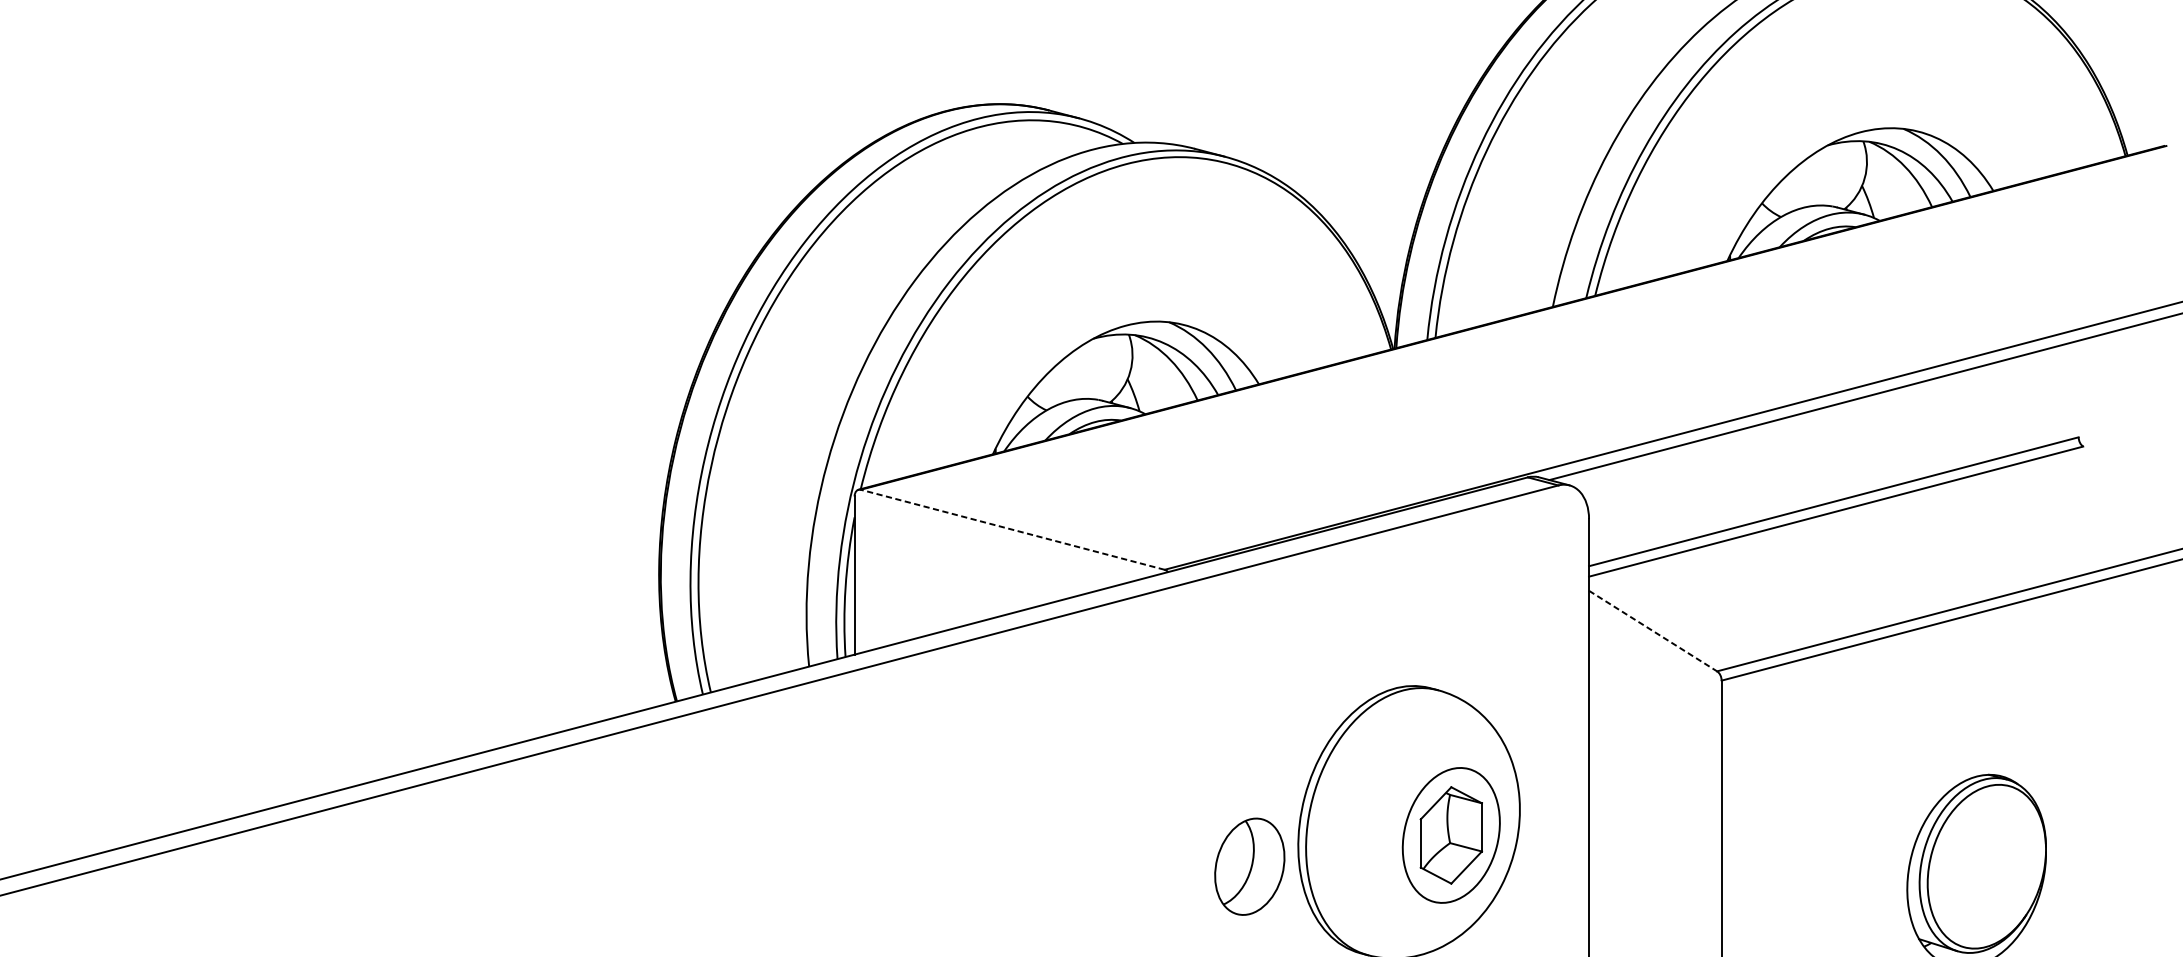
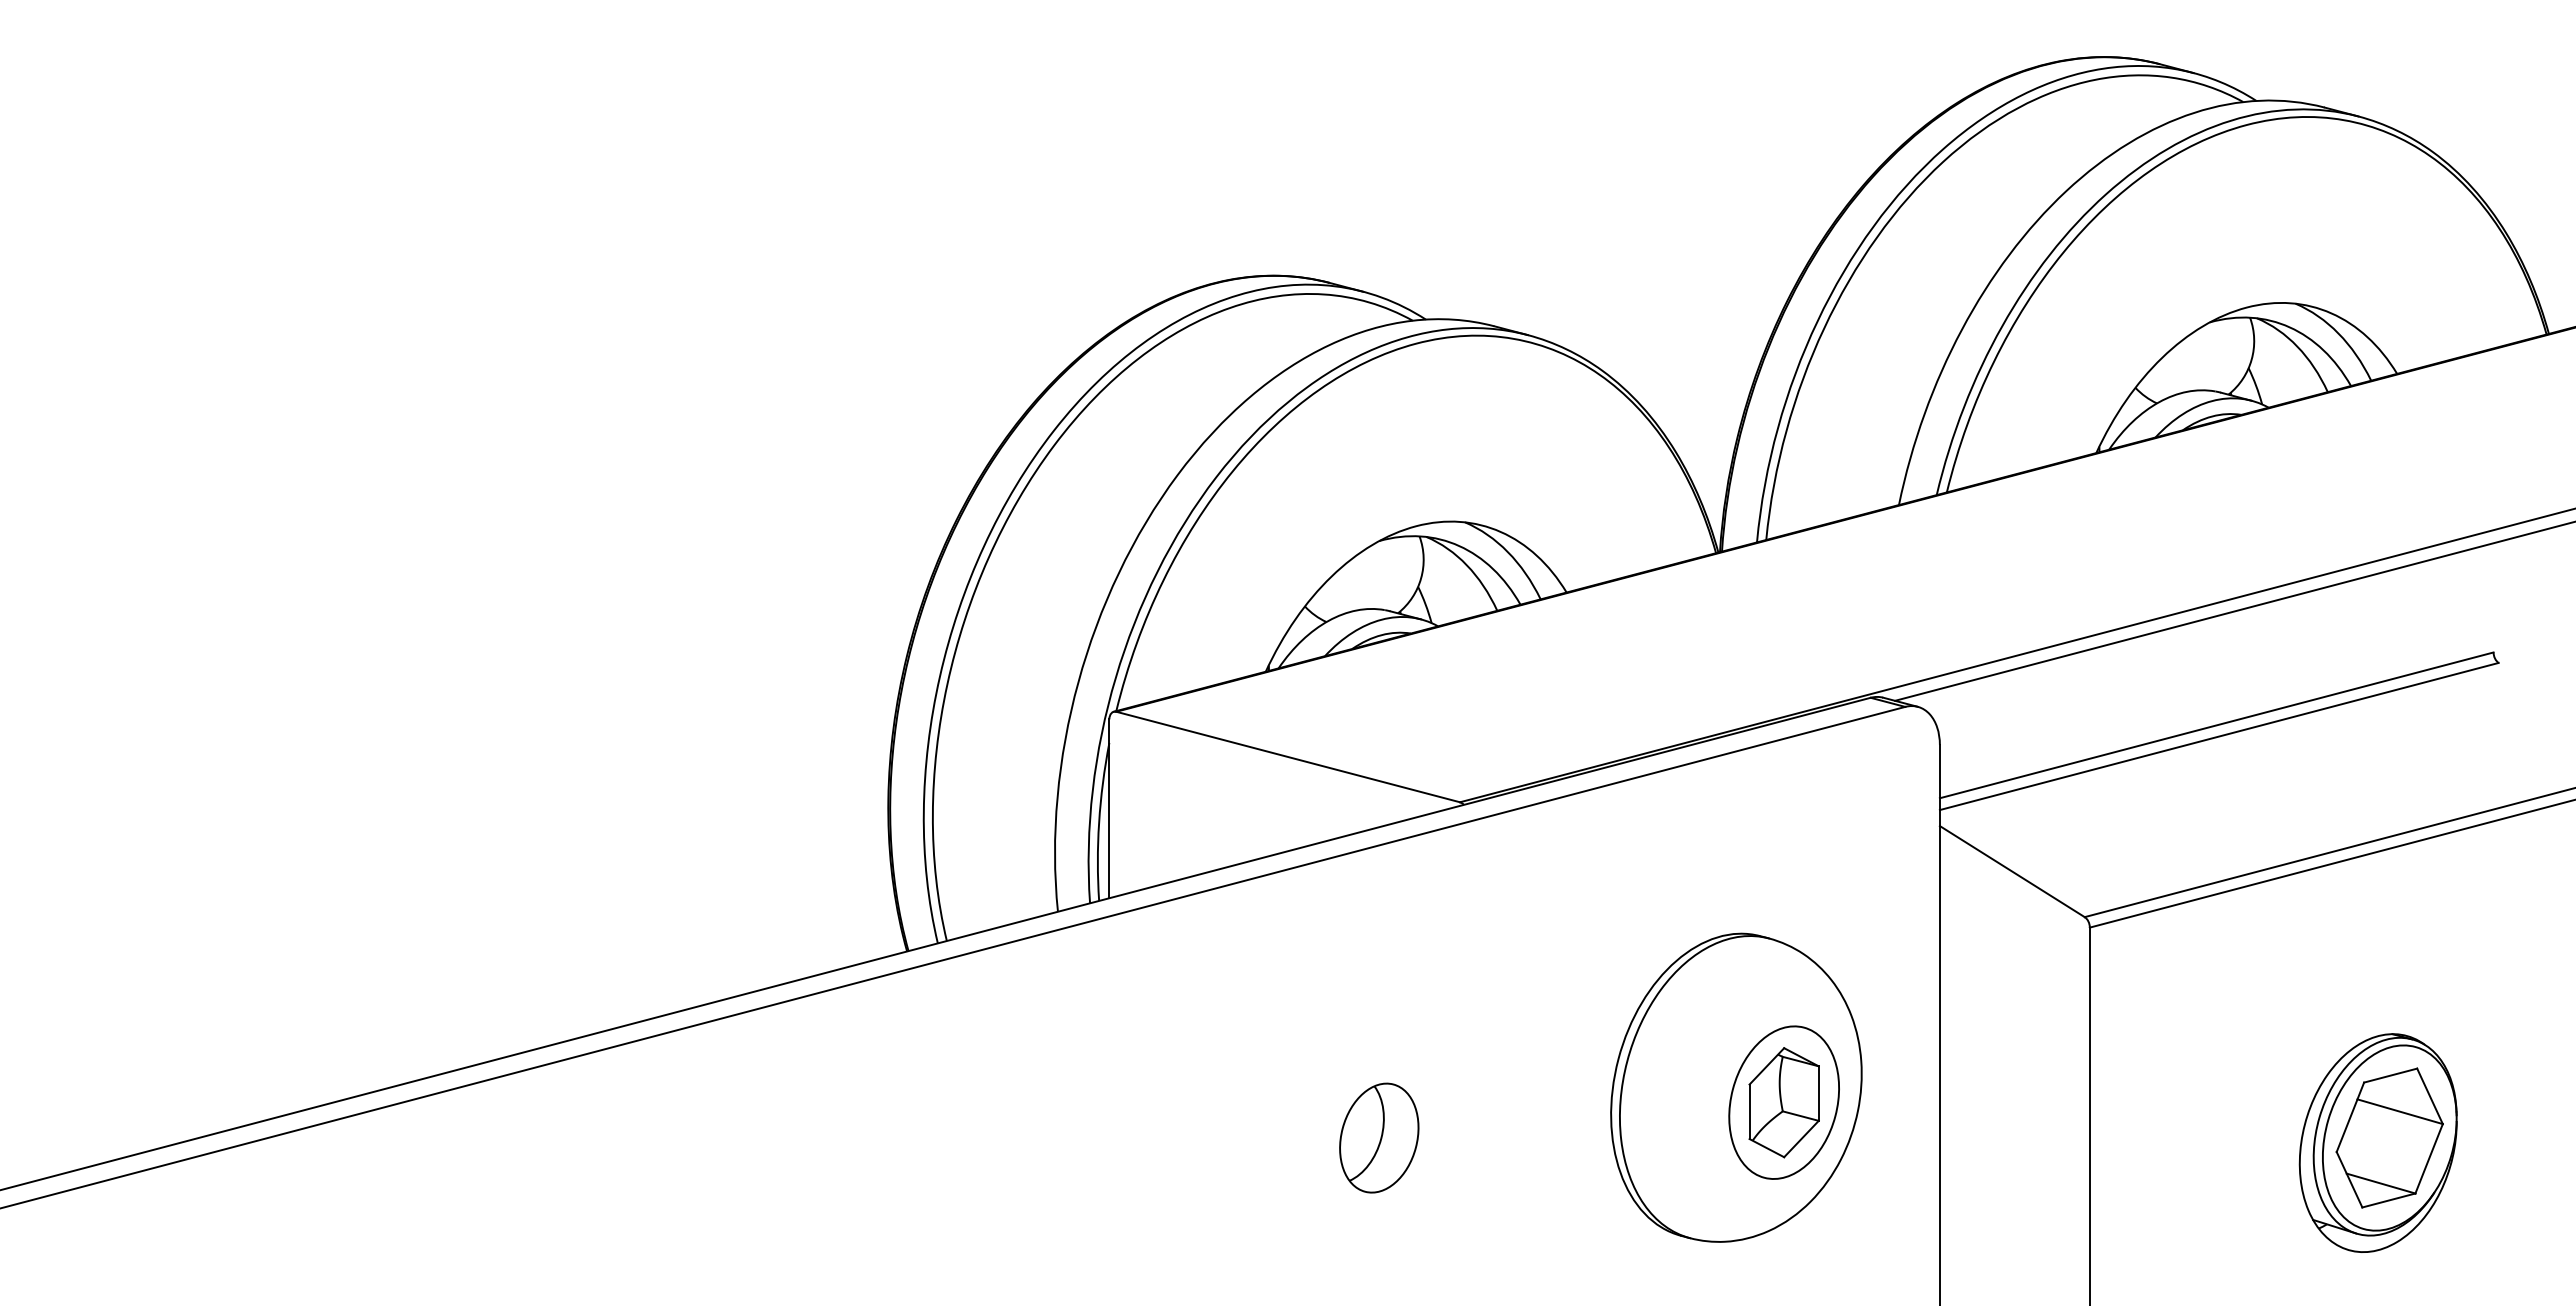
line: (1013, 530) -> (1288, 757), dashed -> solid
line: (1653, 631) -> (2012, 871), dashed -> solid
part: (1250, 866) -> (1379, 1137), moved
part: (1986, 866) -> (2389, 1137), added

